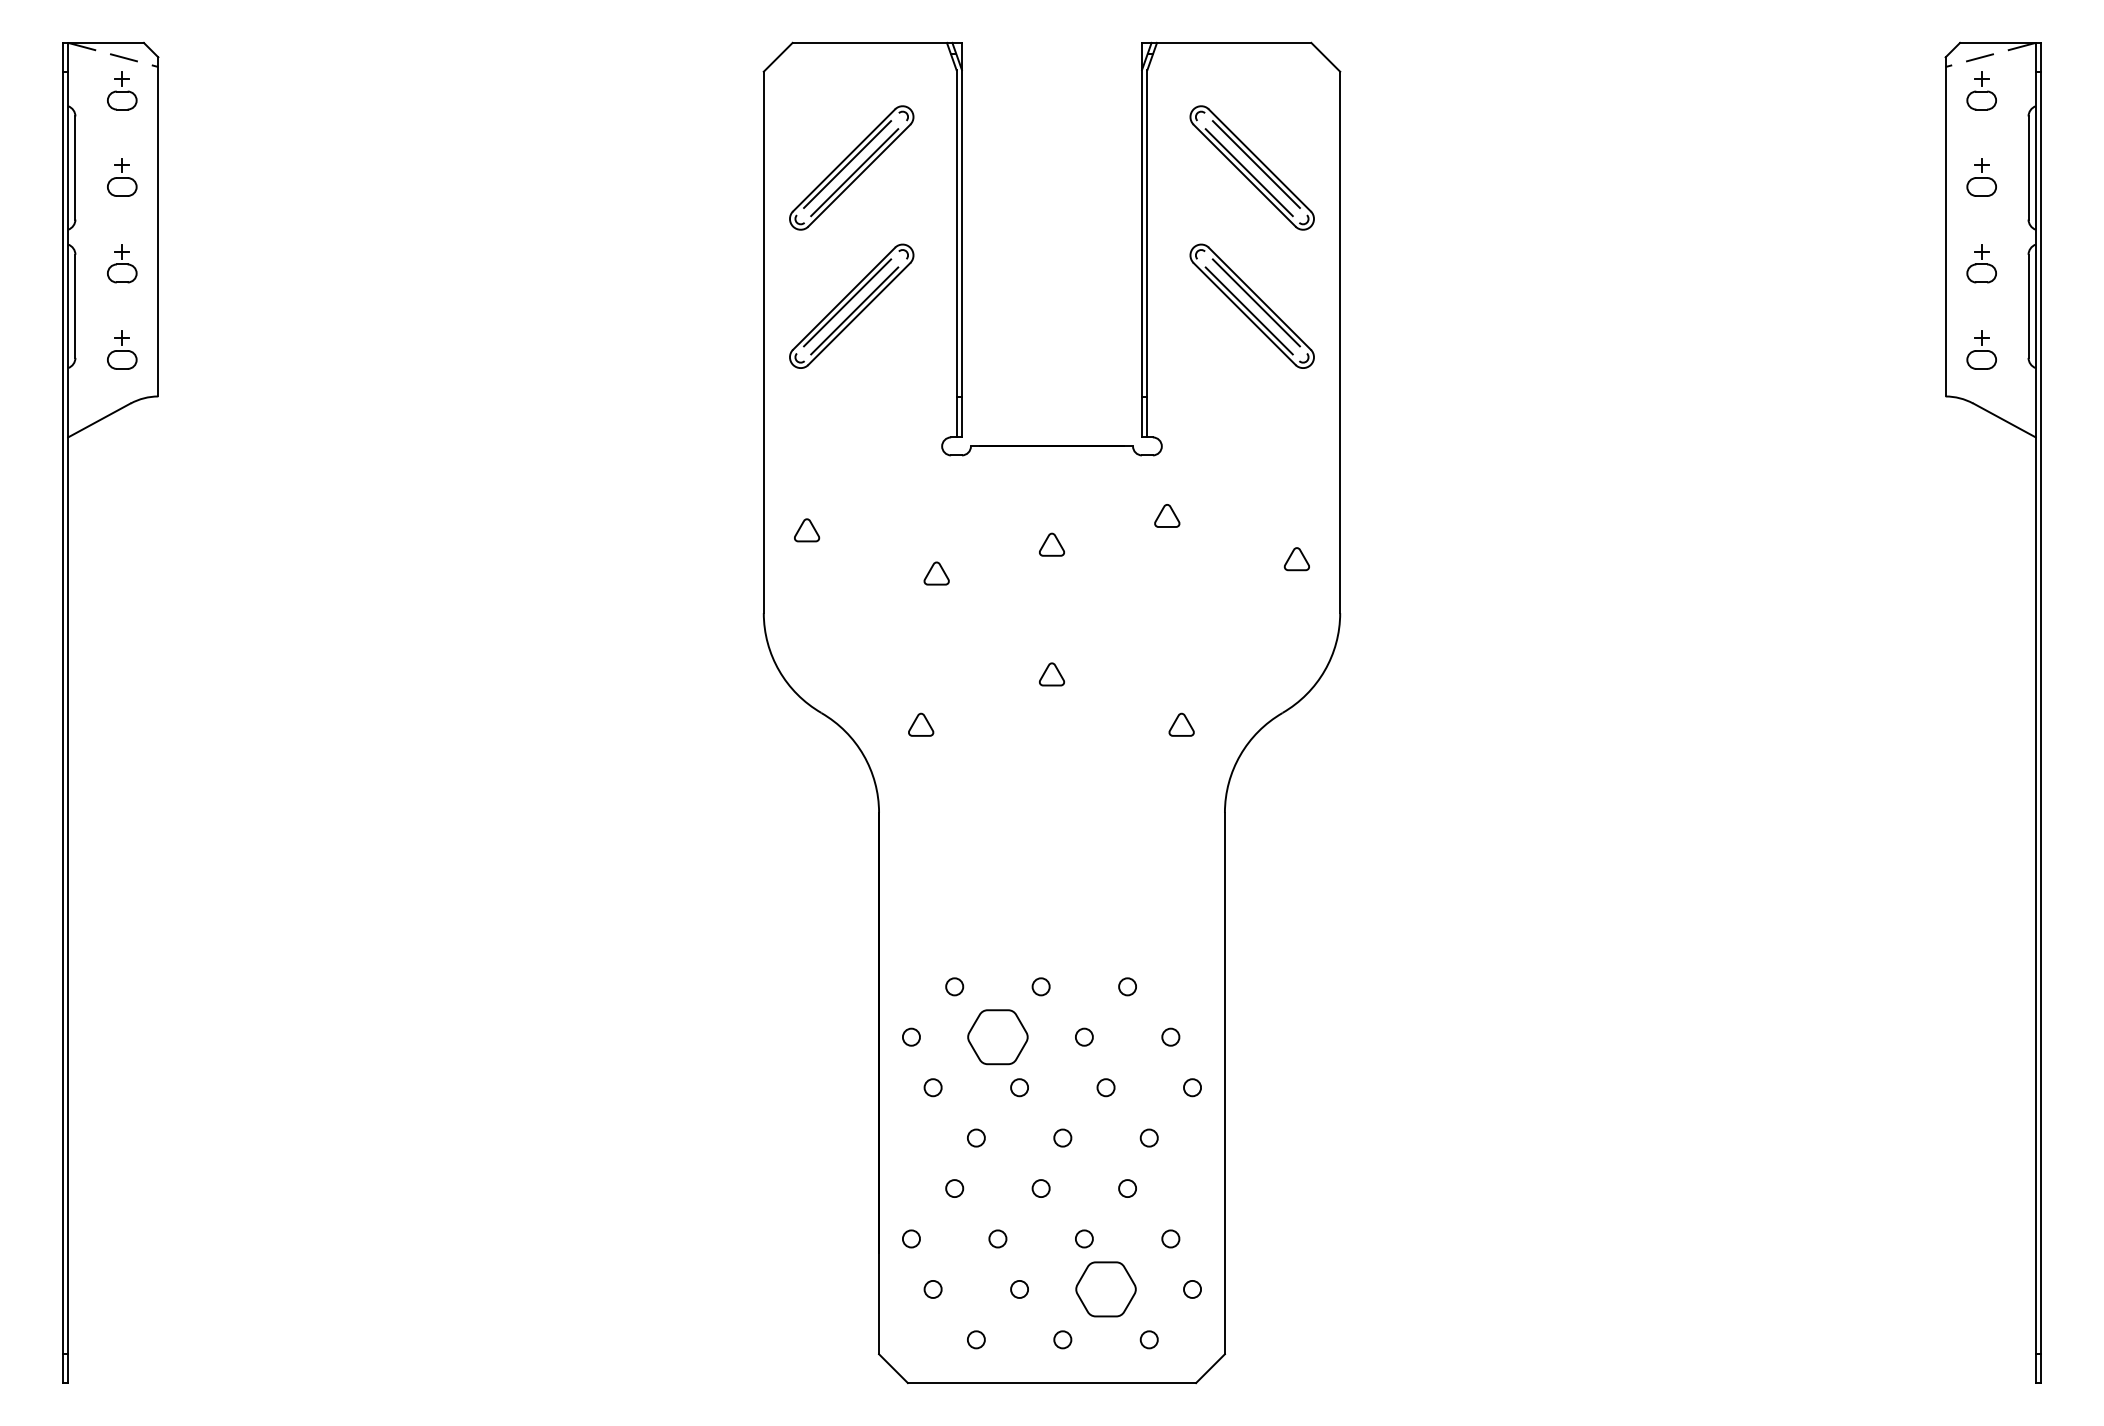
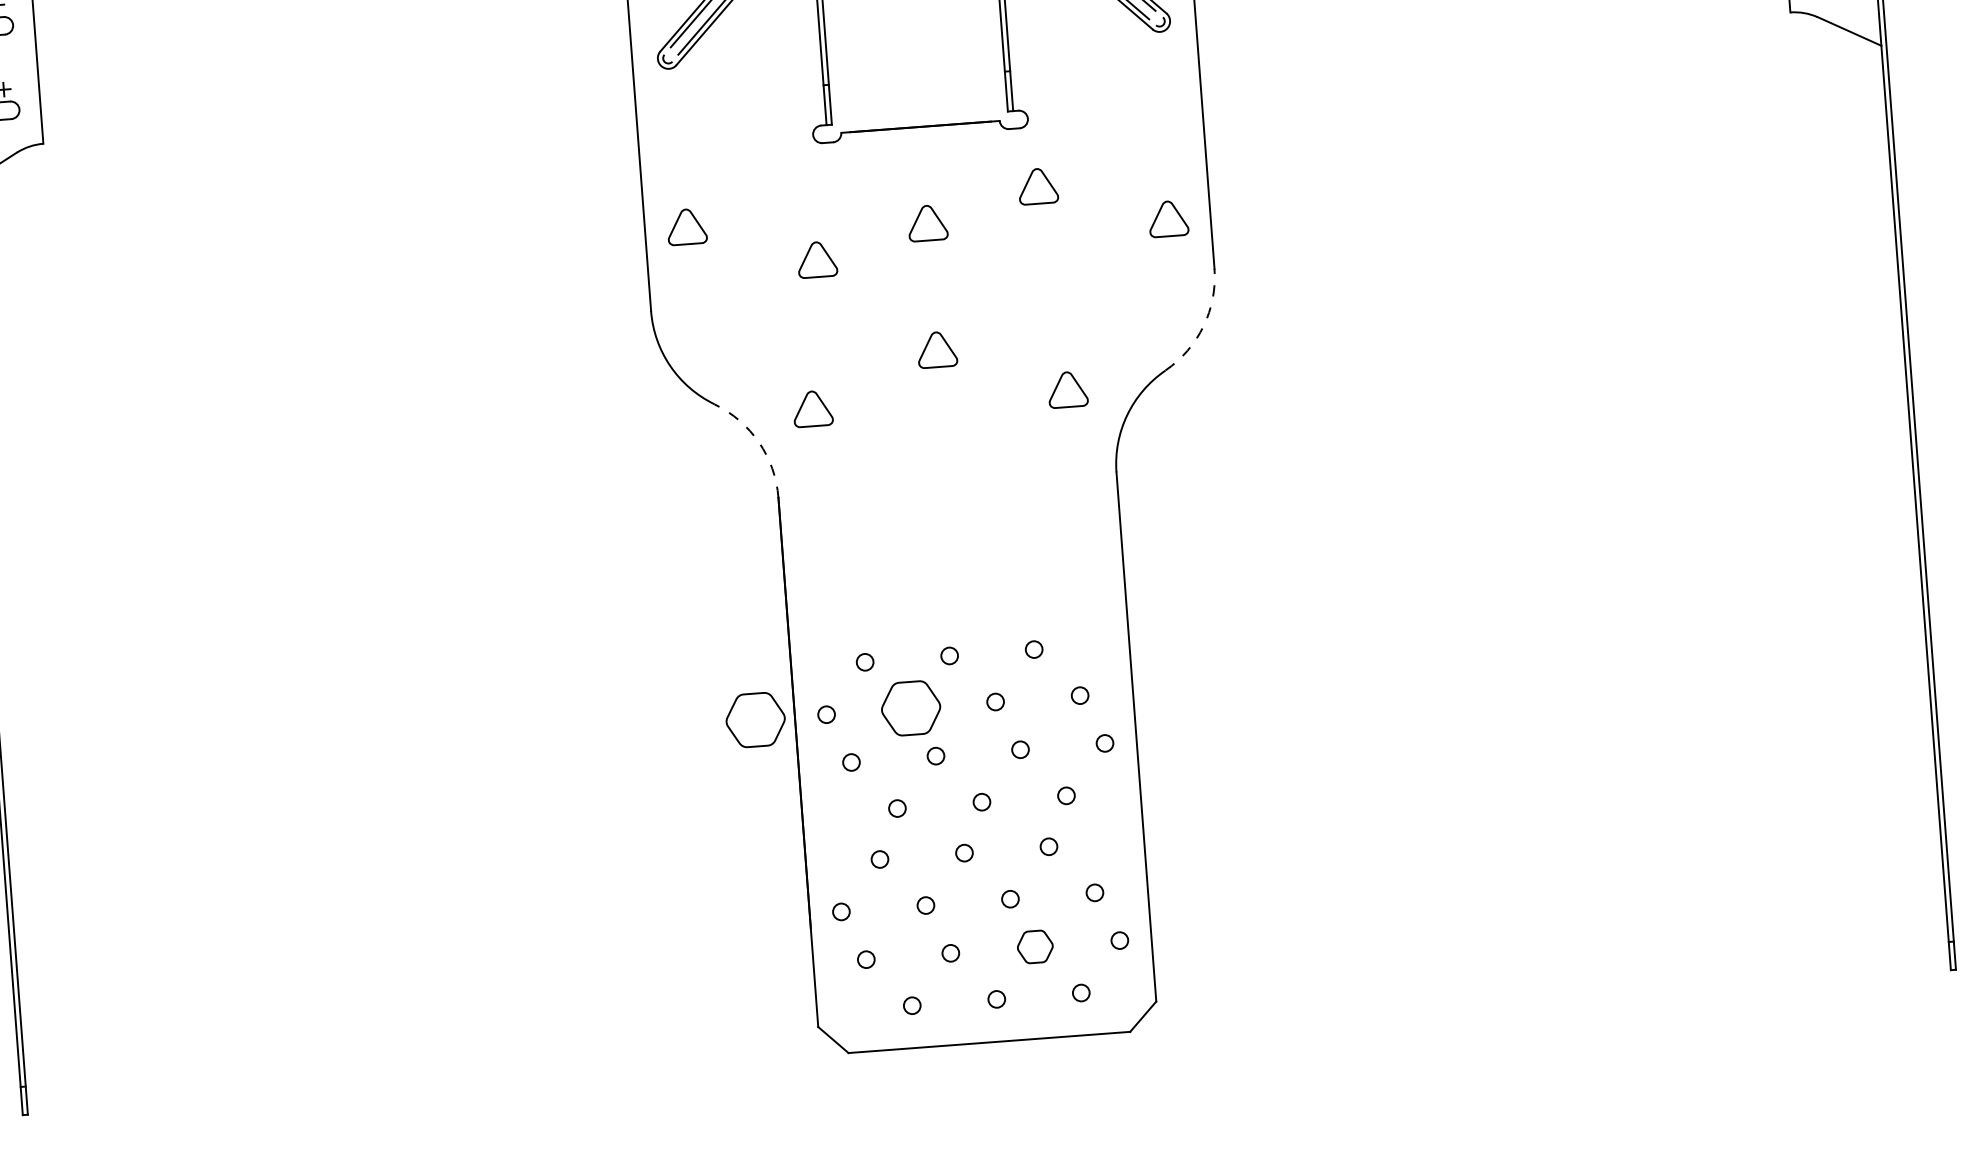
part: (1167, 515) -> (1038, 185), size x1.6
part: (807, 530) -> (687, 227), size x1.6
part: (1051, 544) -> (927, 222), size x1.6
part: (1296, 559) -> (1167, 219), size x1.6
part: (936, 573) -> (816, 259), size x1.6
arc: (1324, 670) -> (1203, 325), solid -> dashed
part: (1051, 674) -> (936, 349), size x1.6
part: (921, 724) -> (813, 408), size x1.6
part: (1181, 724) -> (1067, 389), size x1.6
arc: (863, 755) -> (759, 442), solid -> dashed
part: (838, 1037) -> (755, 720), added
part: (1105, 1289) -> (1034, 947), size x0.6

